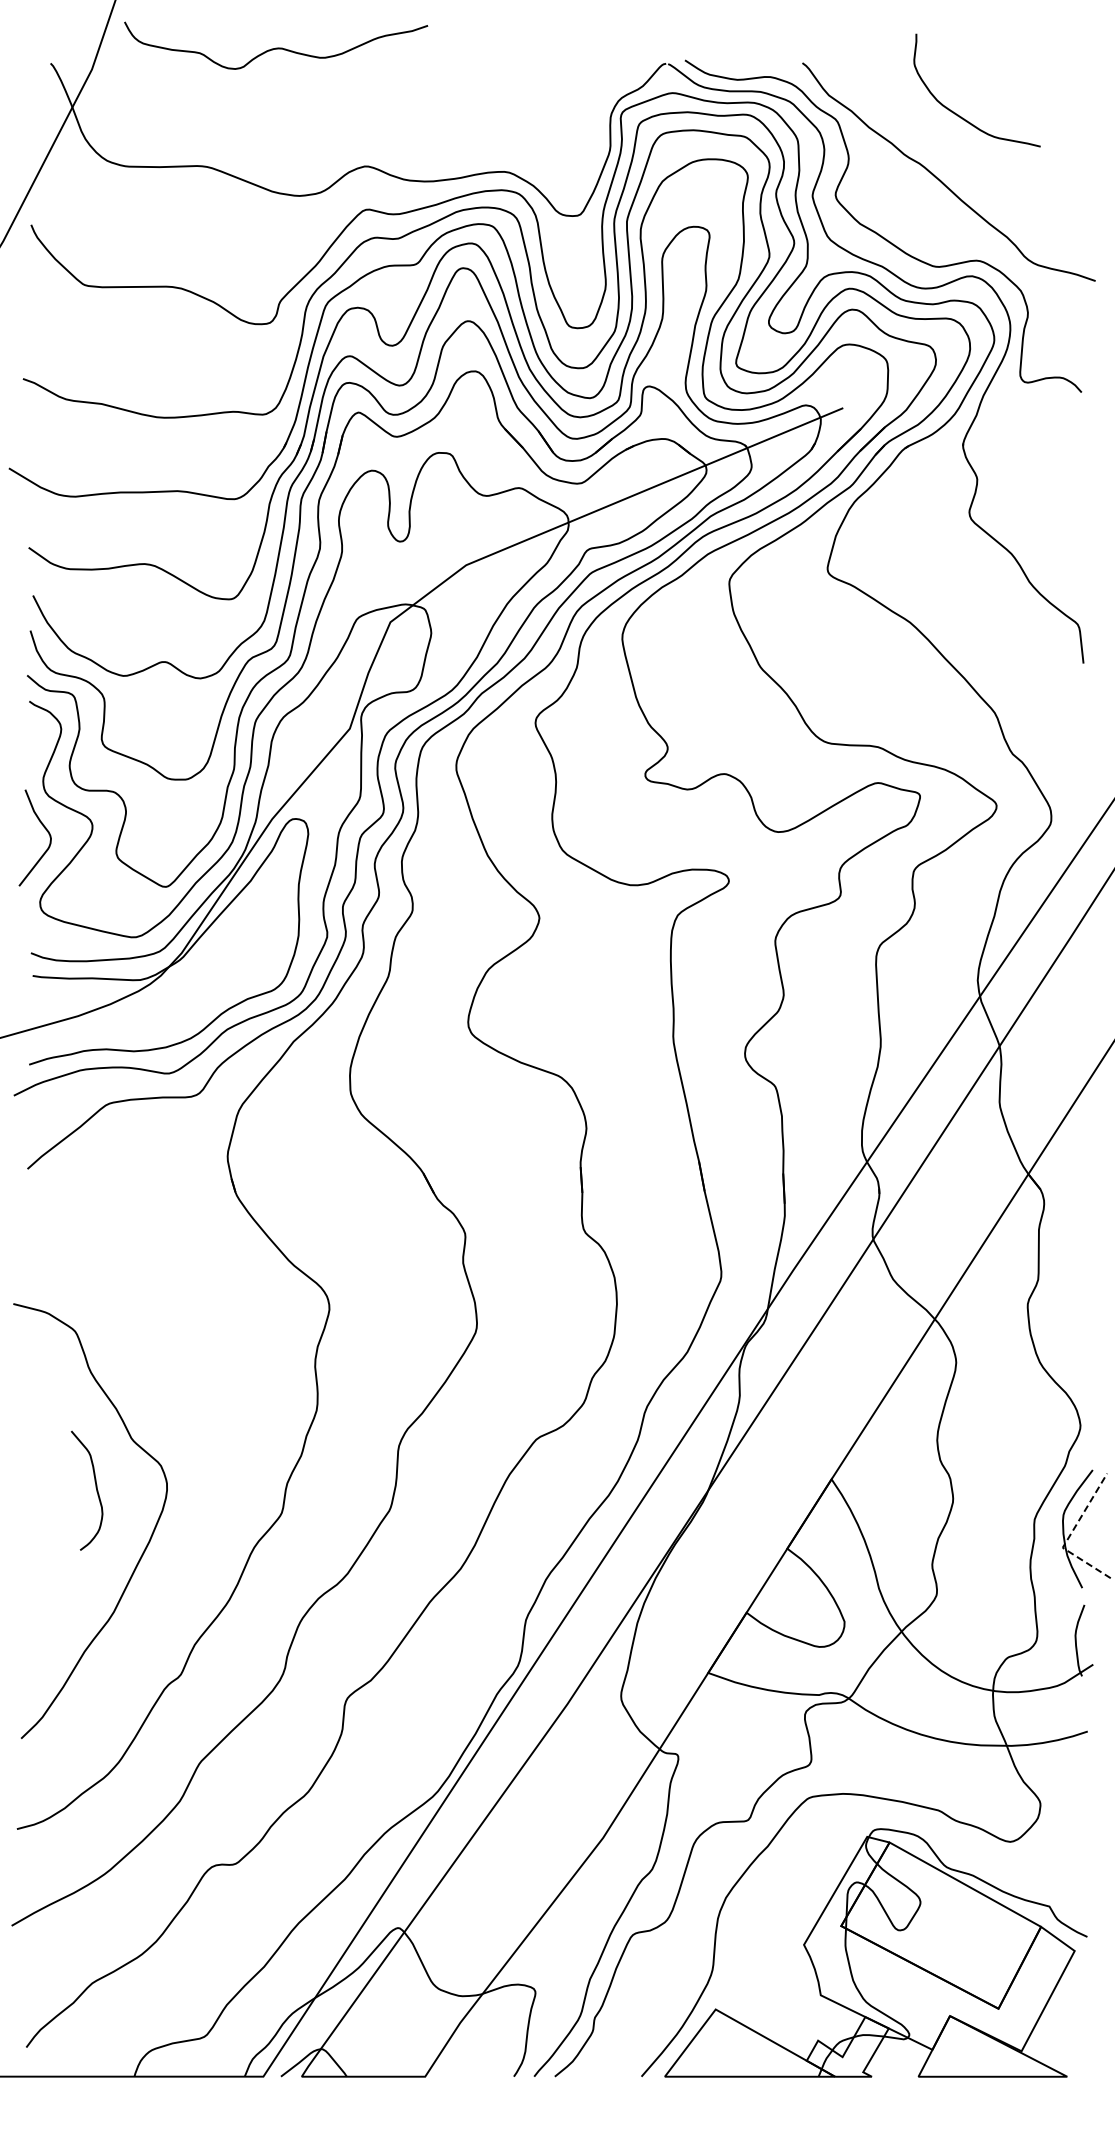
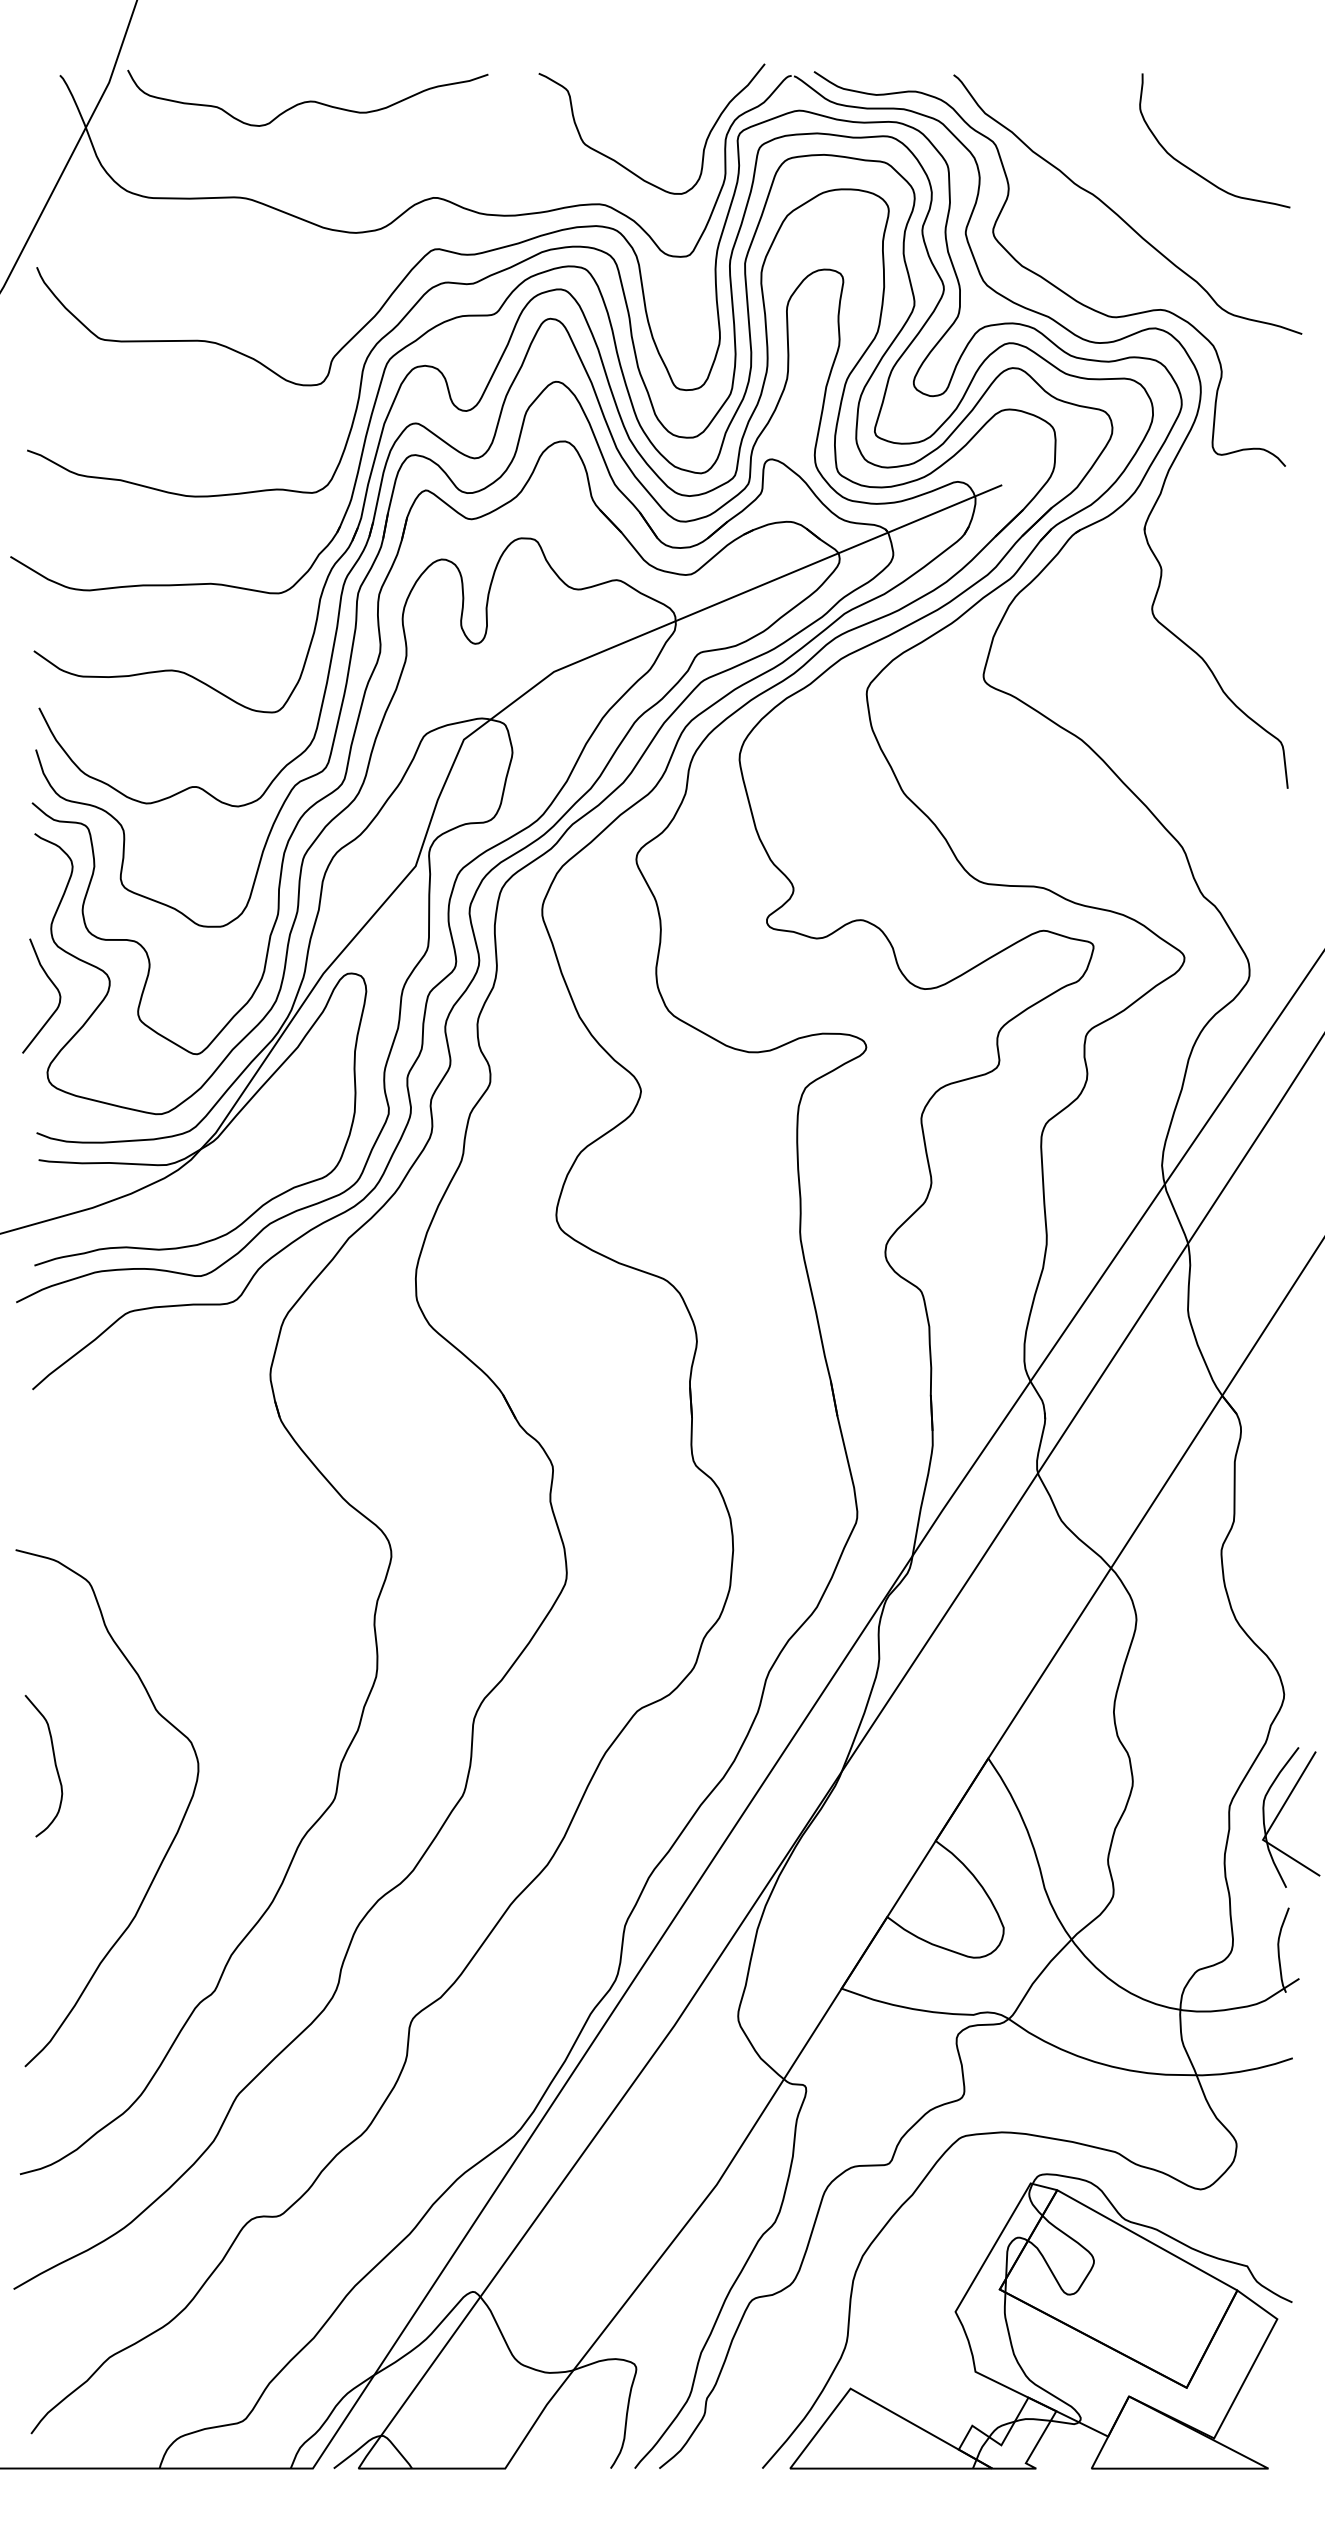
curve: (276, 47) -> (308, 100), moved
curve: (958, 114) -> (1192, 169), moved
curve: (528, 141) -> (628, 168), added
curve: (95, 1487) -> (53, 1762), moved
line: (1070, 1535) -> (1272, 1825), dashed -> solid

